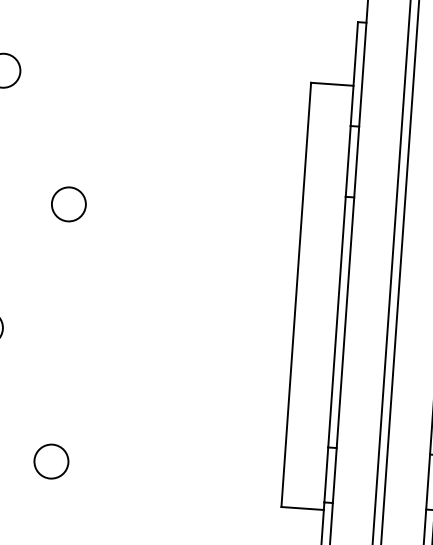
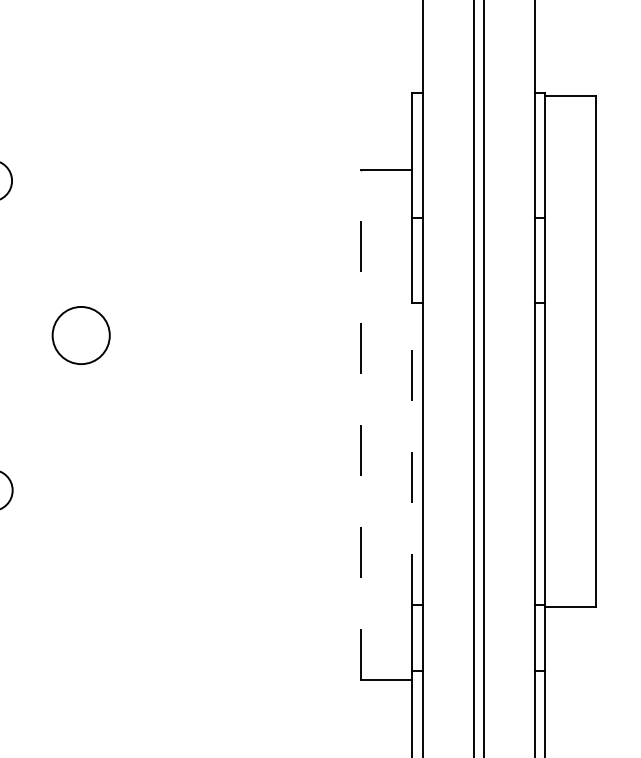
circle: (69, 204) -> (81, 335), size x1.4
line: (296, 294) -> (361, 424), solid -> dashed
line: (337, 322) -> (412, 454), solid -> dashed
circle: (51, 461) -> (81, 644), removed

